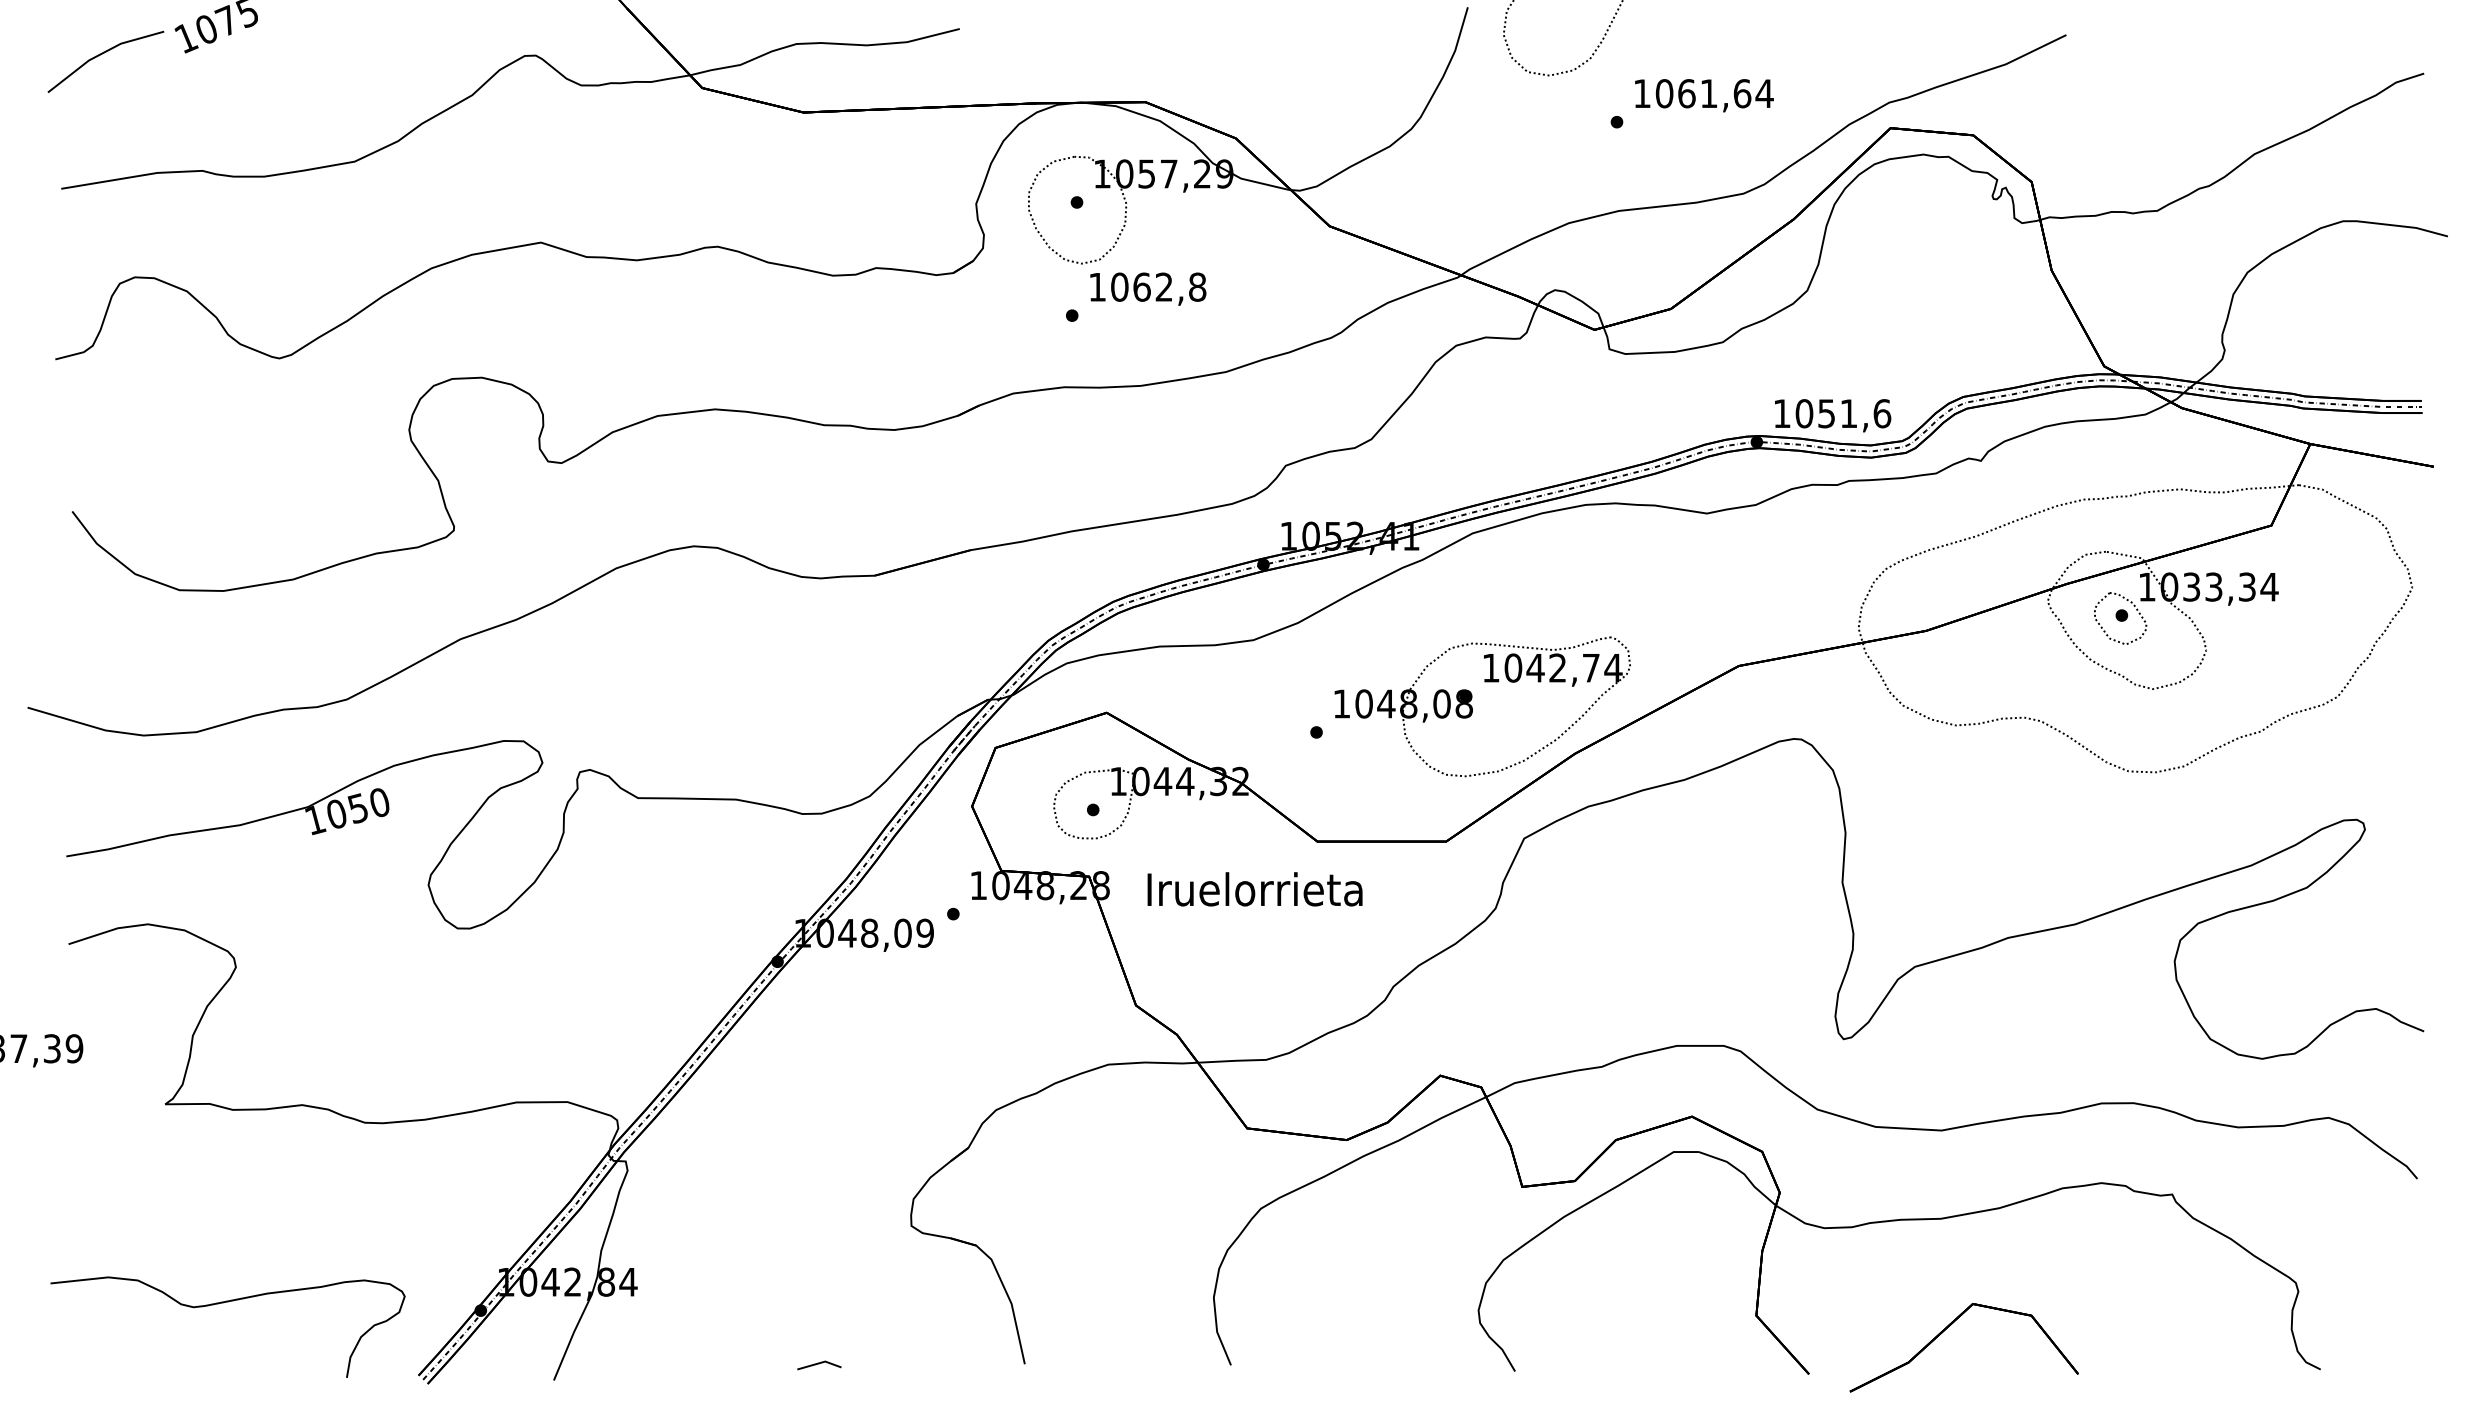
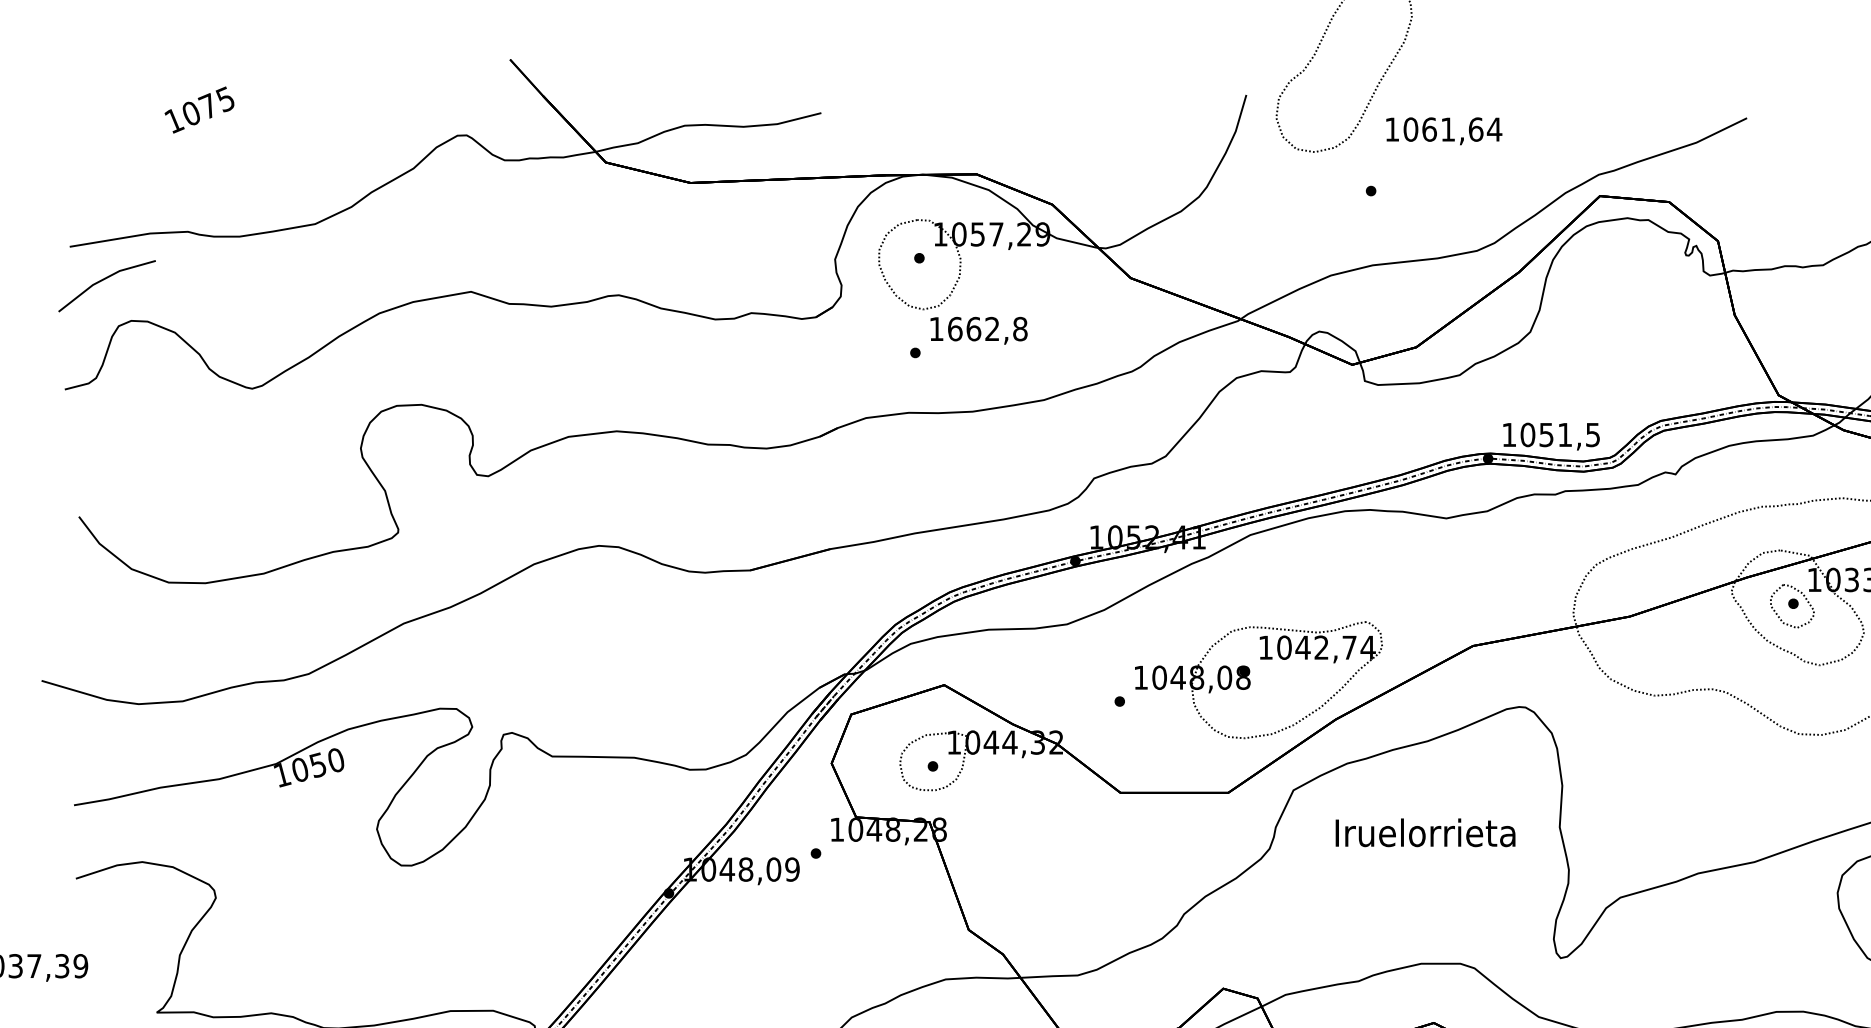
line: (102, 54) -> (104, 280), moved
text: (1704, 95) -> (1444, 131), moved
text: (1119, 286) -> (954, 328), 1062,8 -> 1662,8
text: (1882, 413) -> (1593, 434), 1051,6 -> 1051,5
text: (1254, 889) -> (1425, 832), moved

